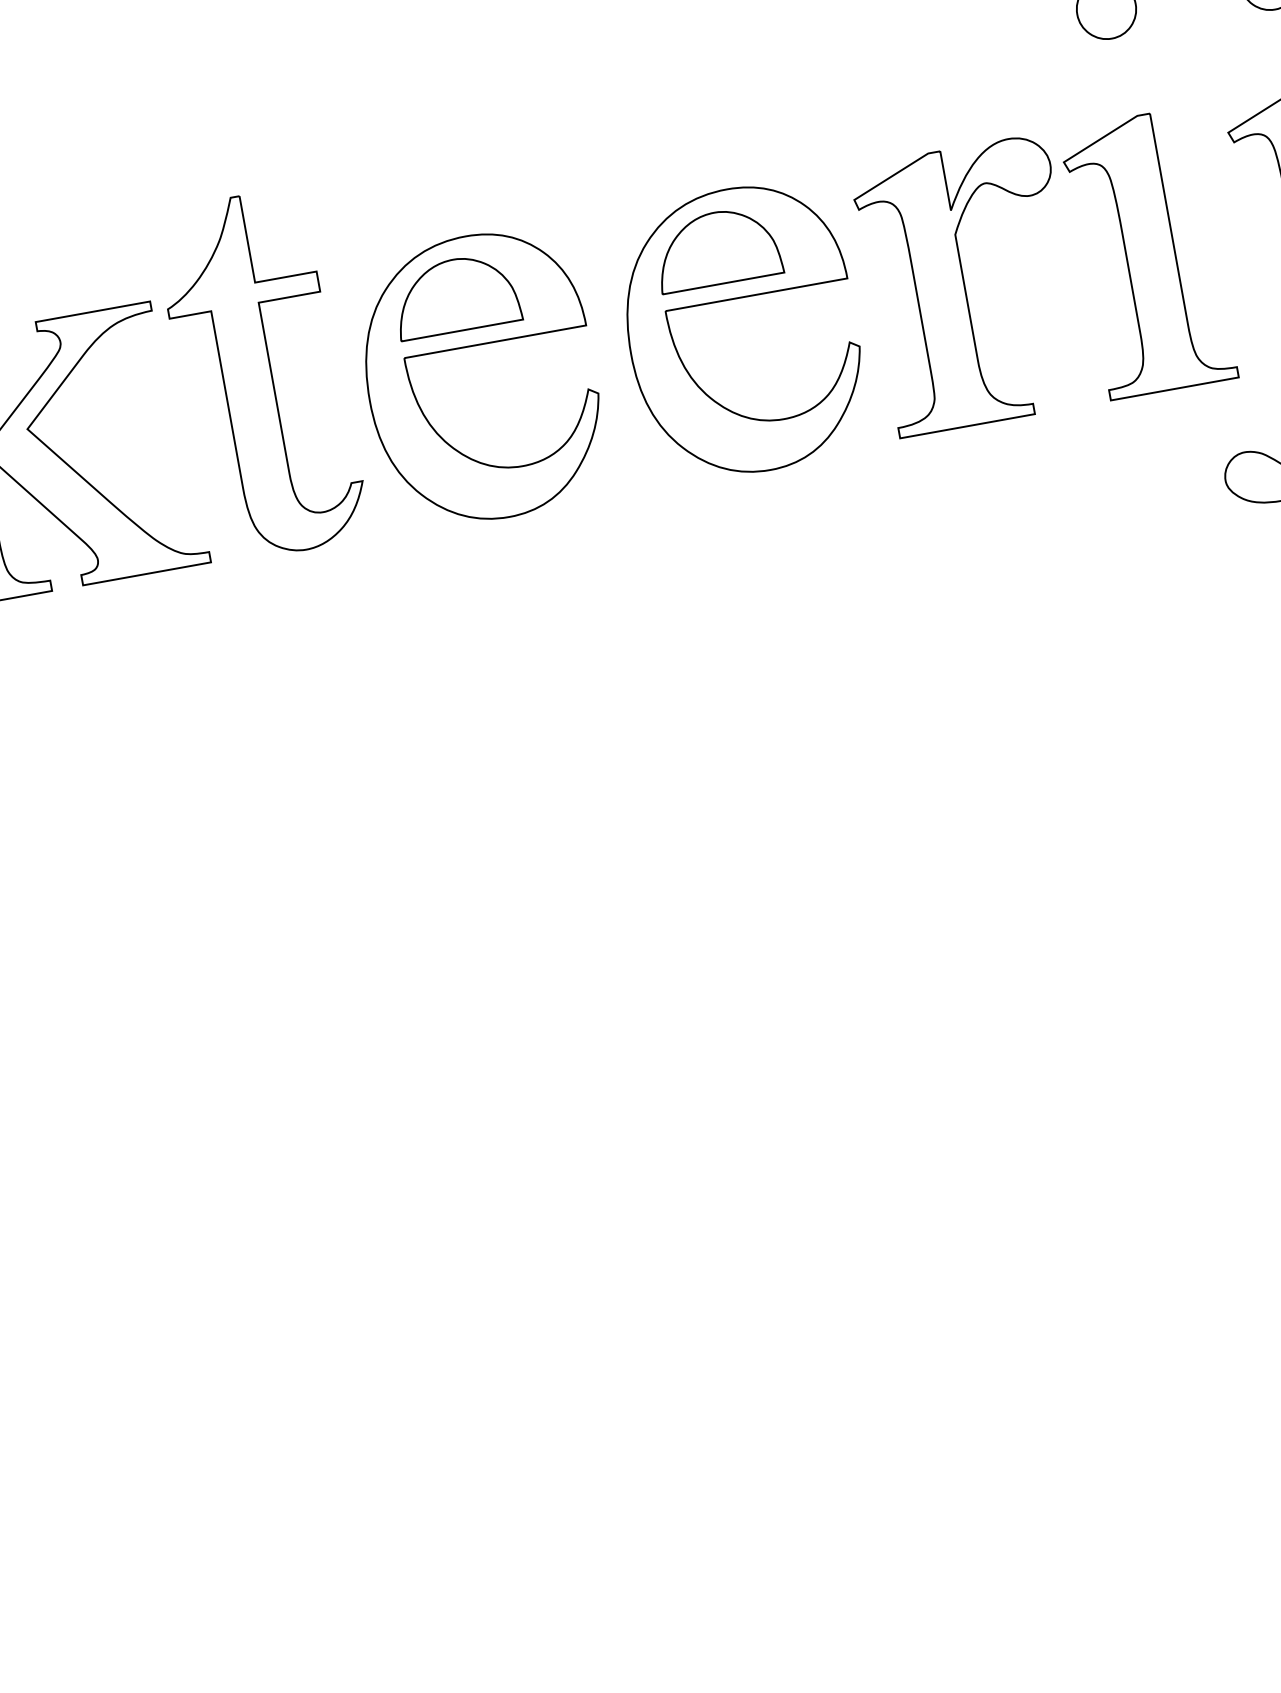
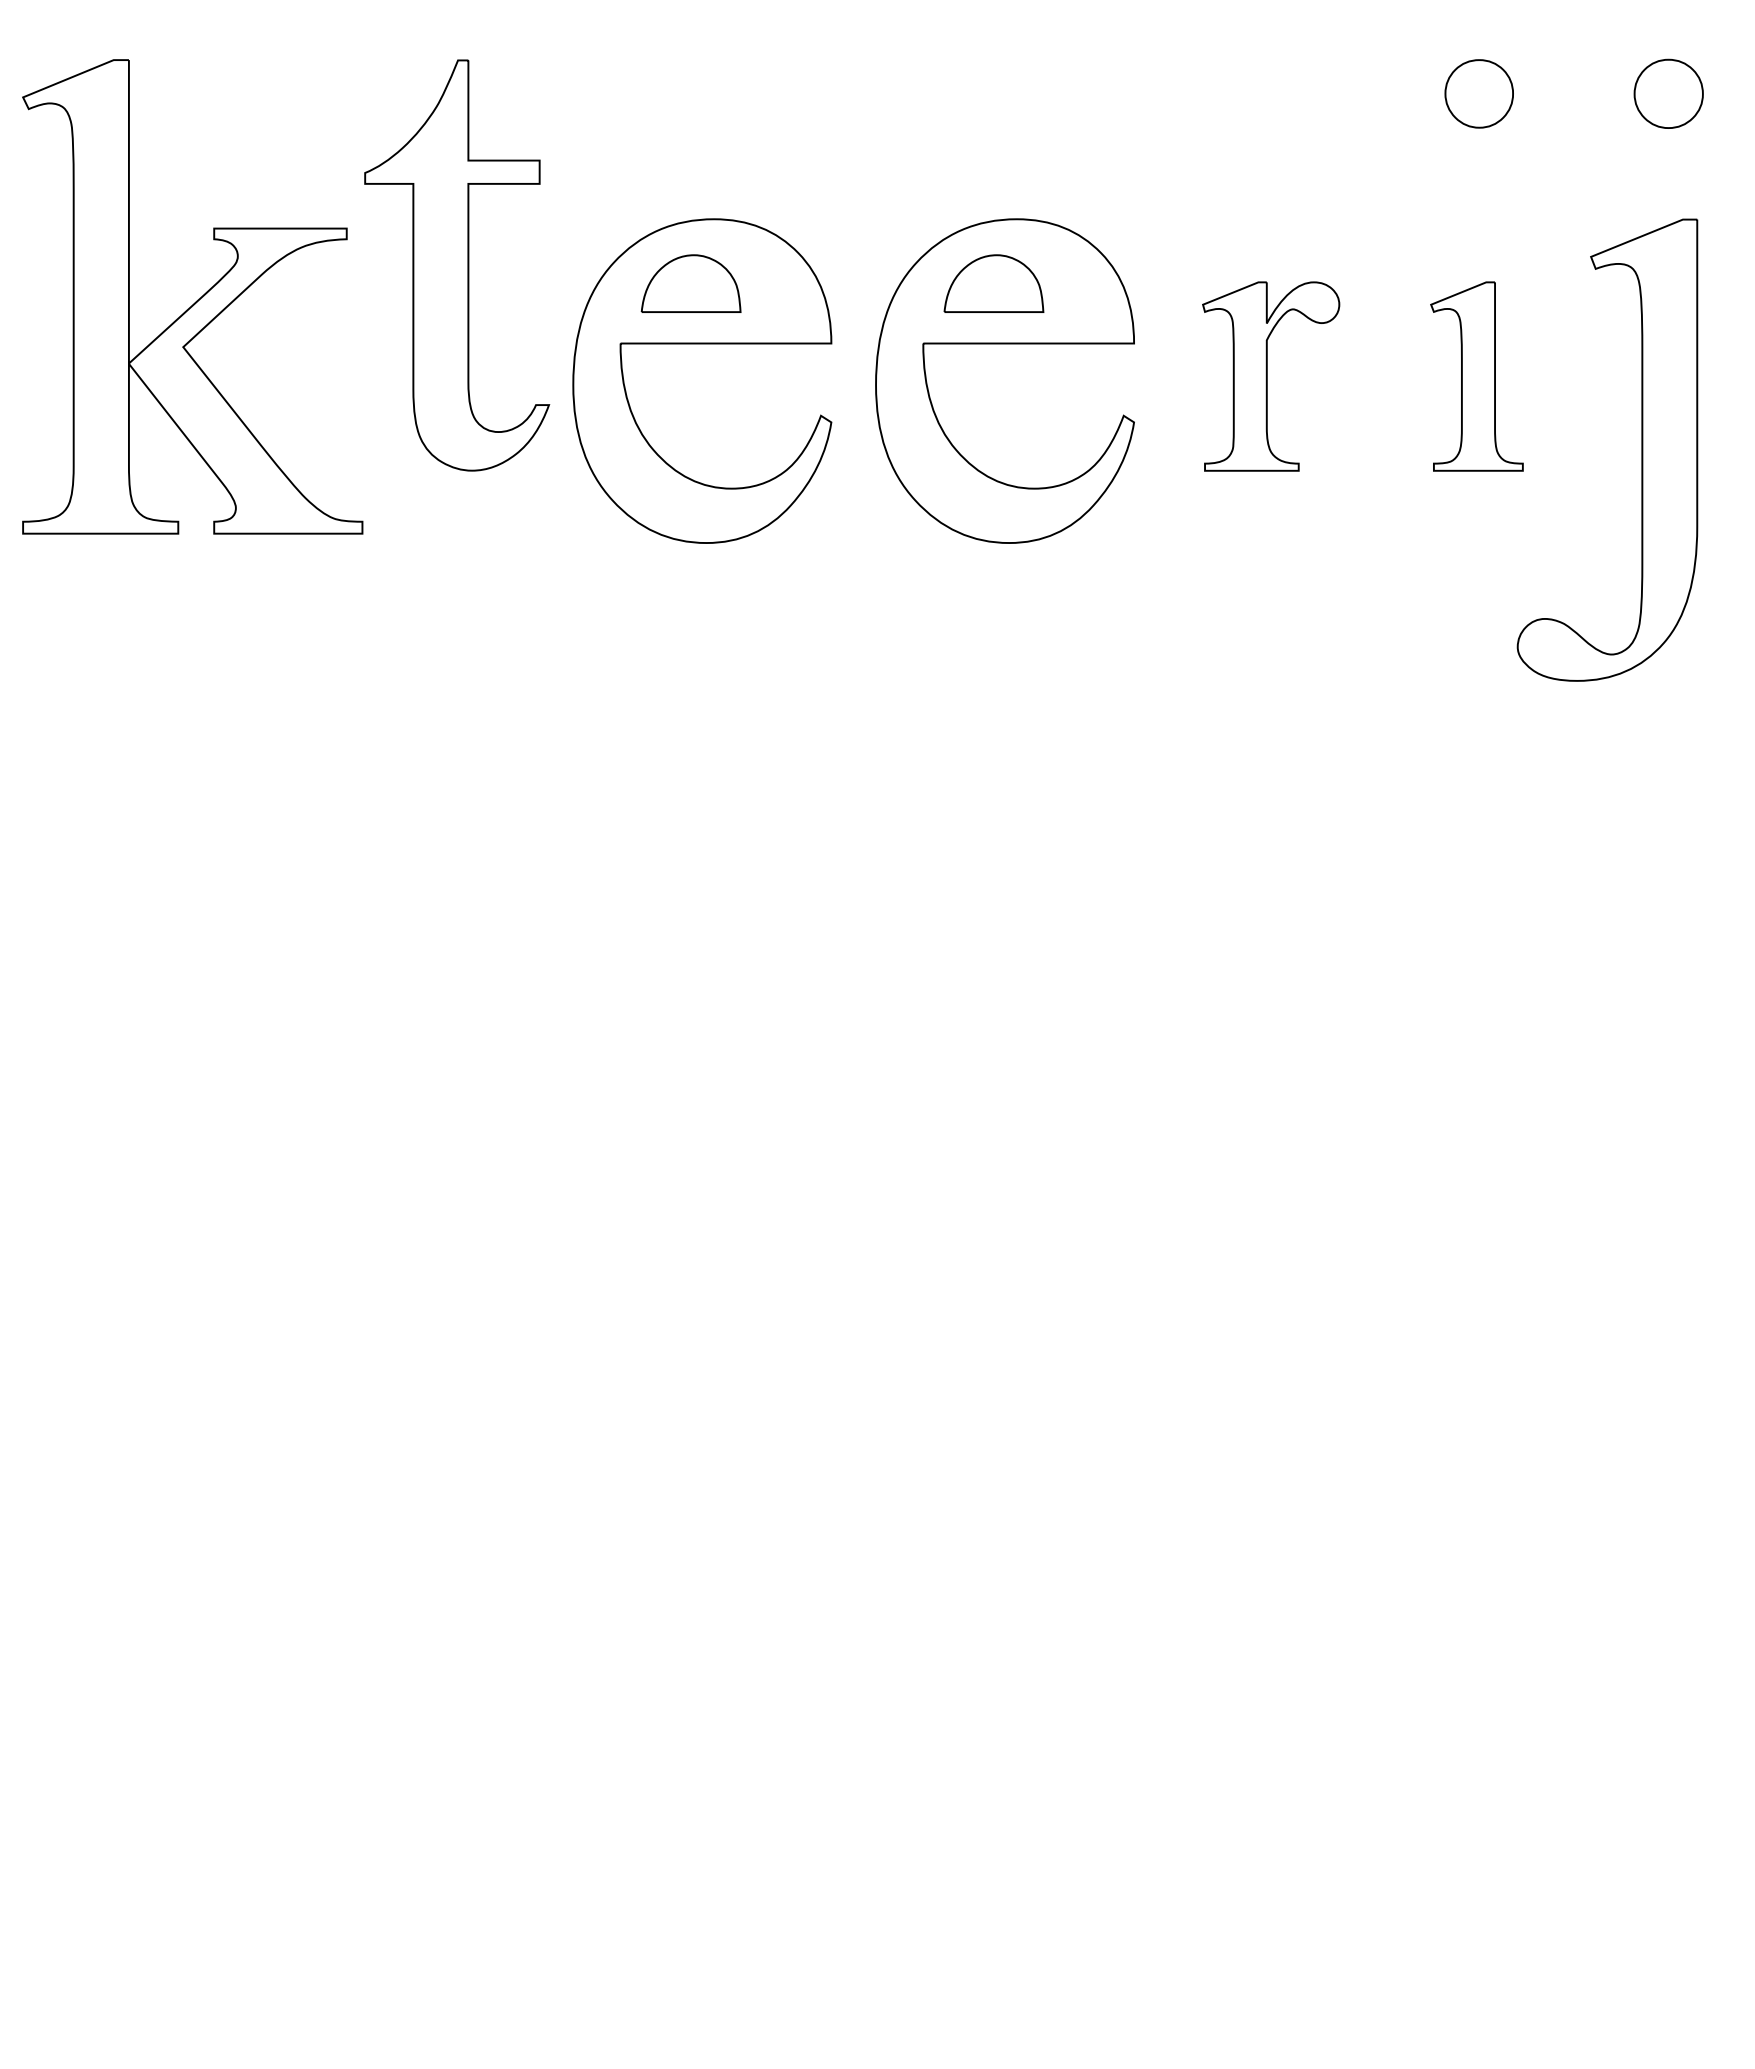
part: (716, 248) -> (993, 283), size x0.7
part: (1148, 253) -> (1476, 376), size x0.6
part: (970, 285) -> (1270, 376), size x0.6
part: (455, 295) -> (690, 283), size x0.7
part: (262, 374) -> (457, 265), moved

